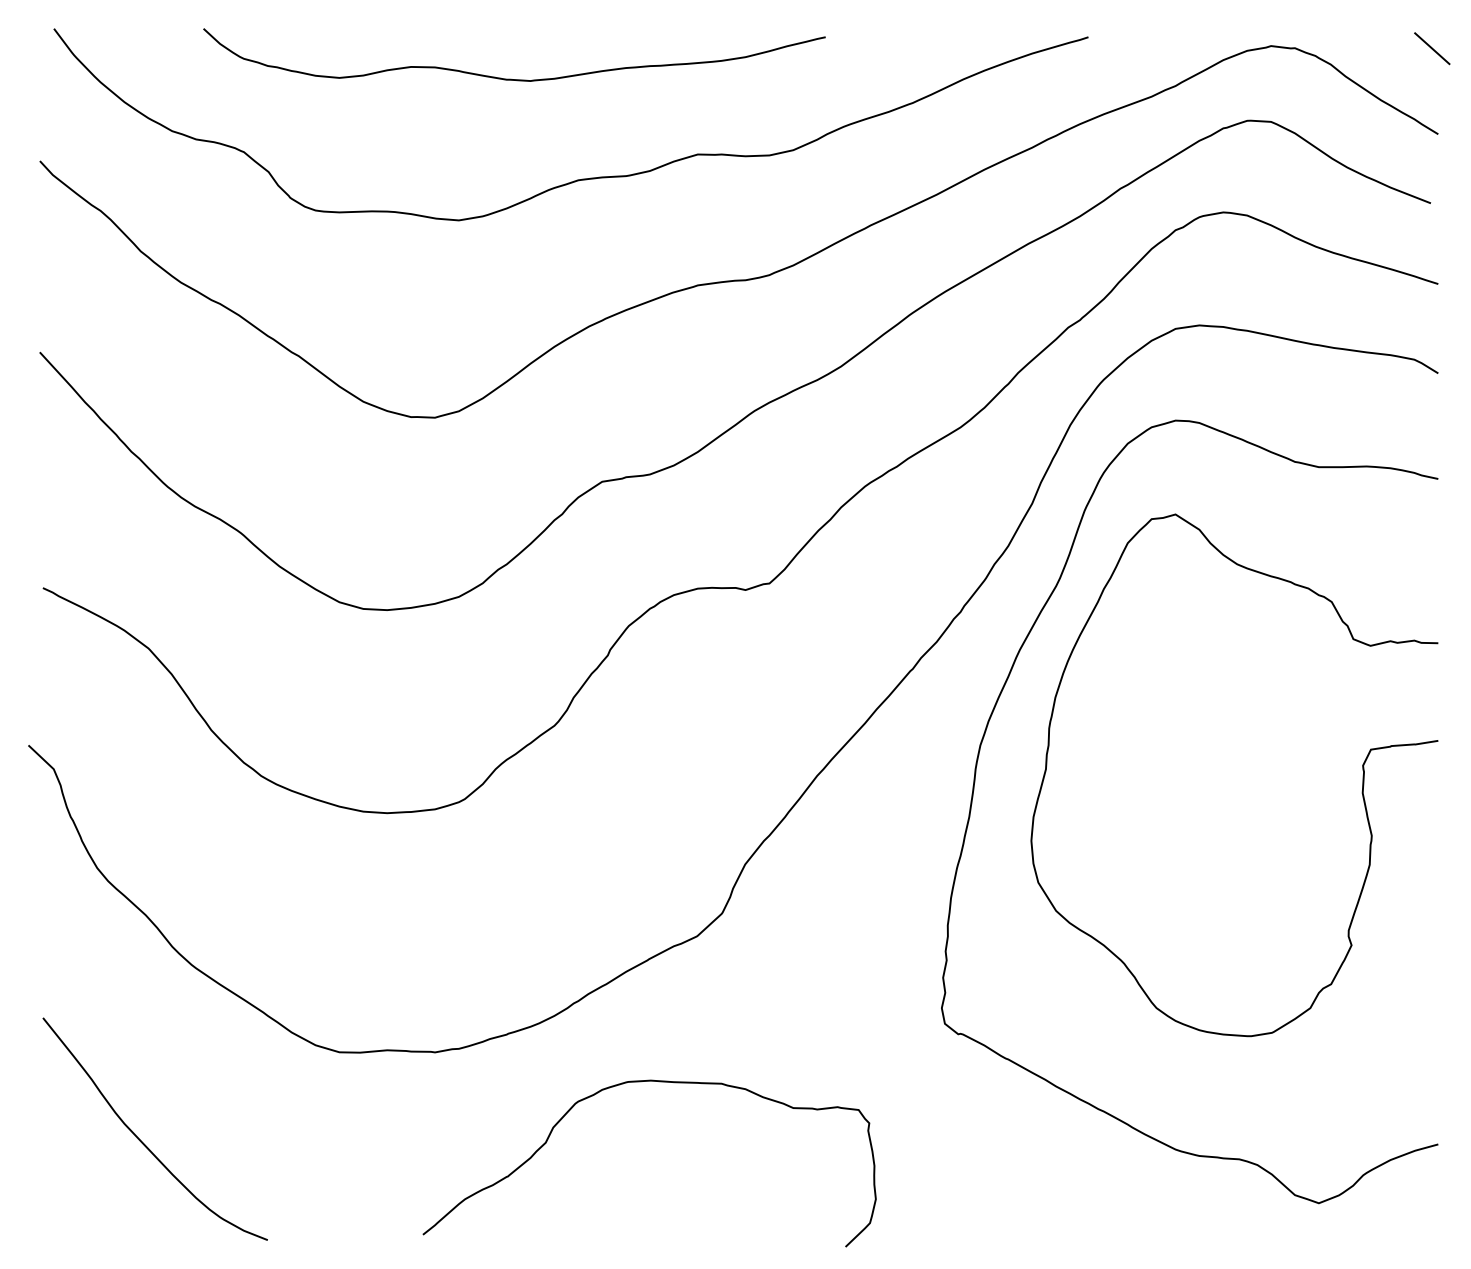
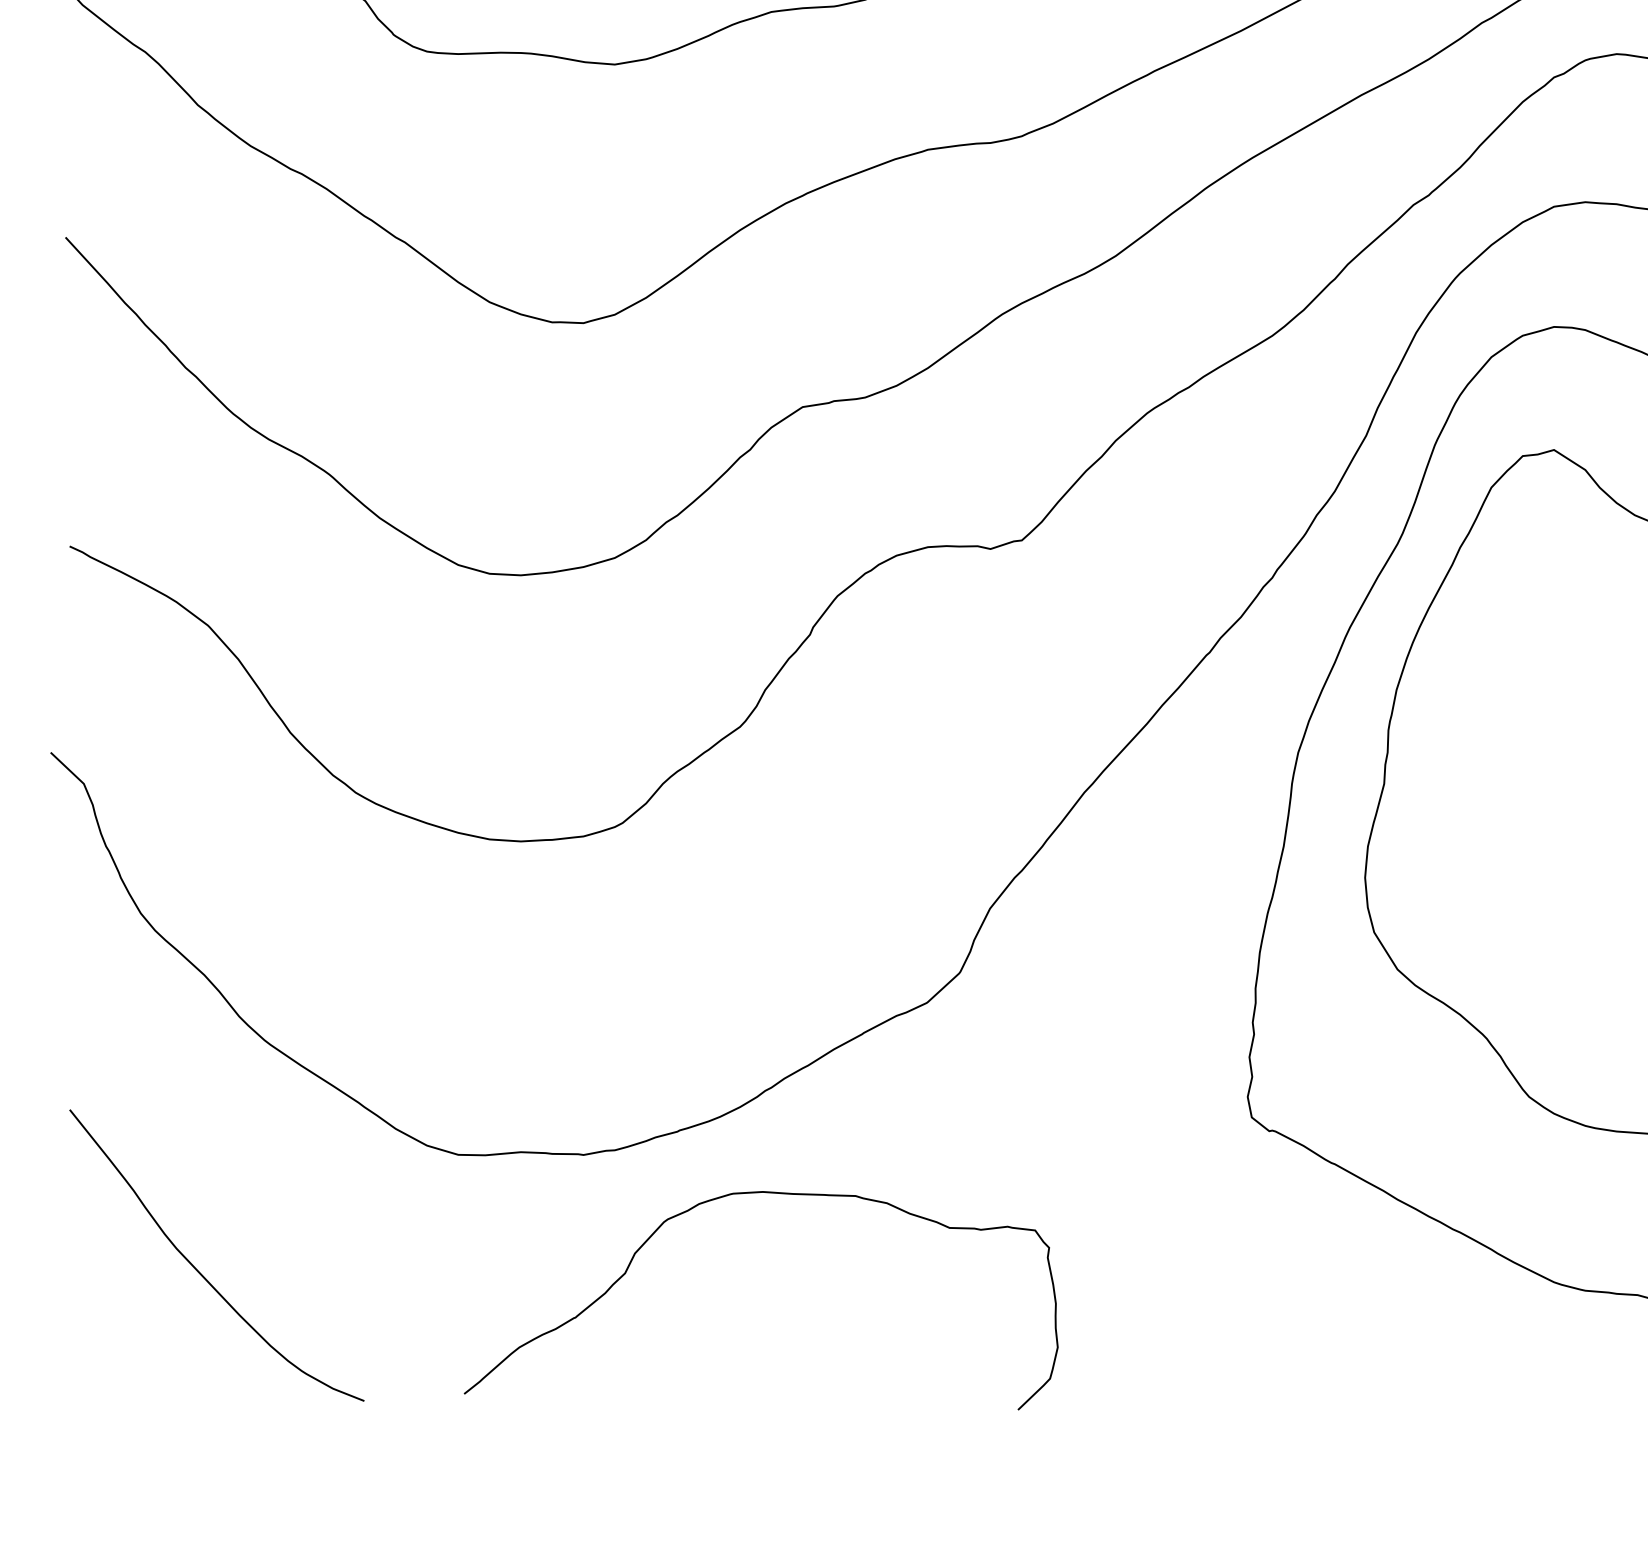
curve: (641, 1082) -> (750, 1194), moved

